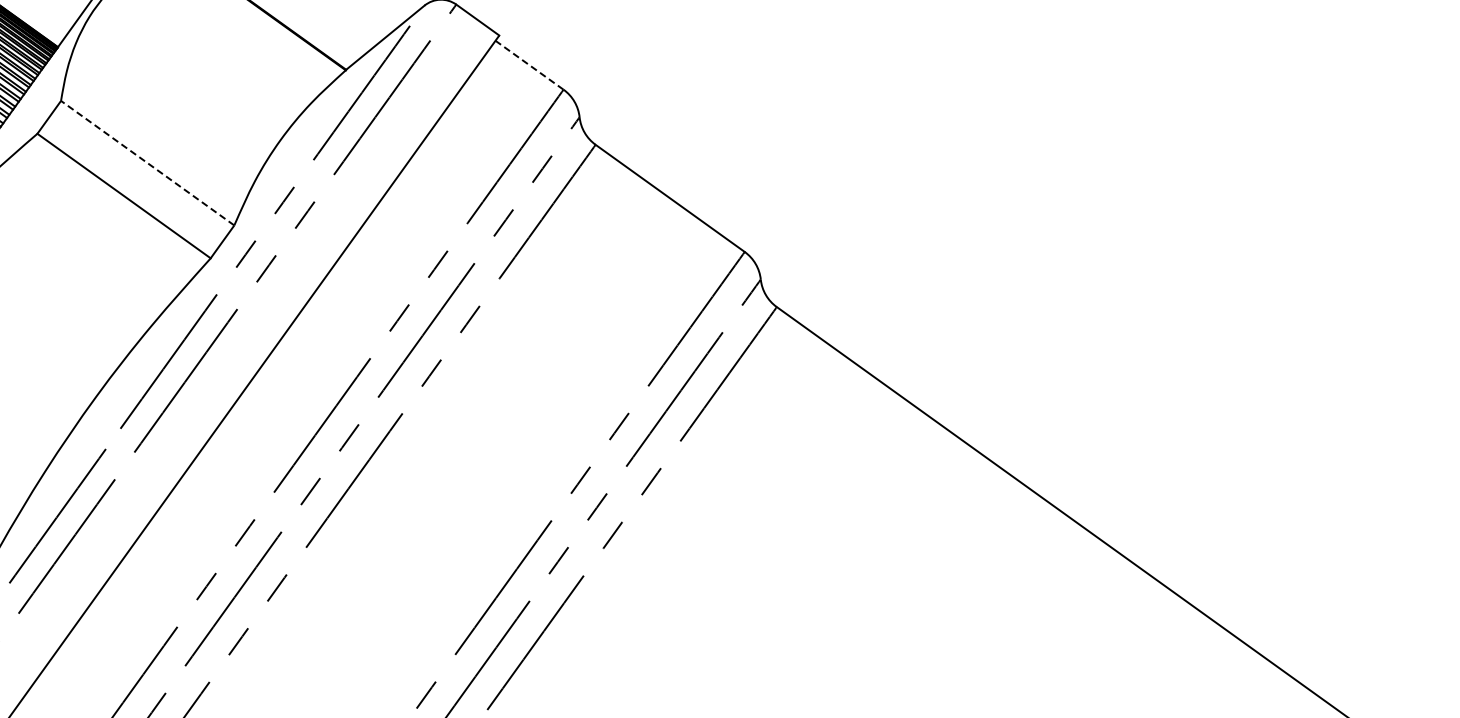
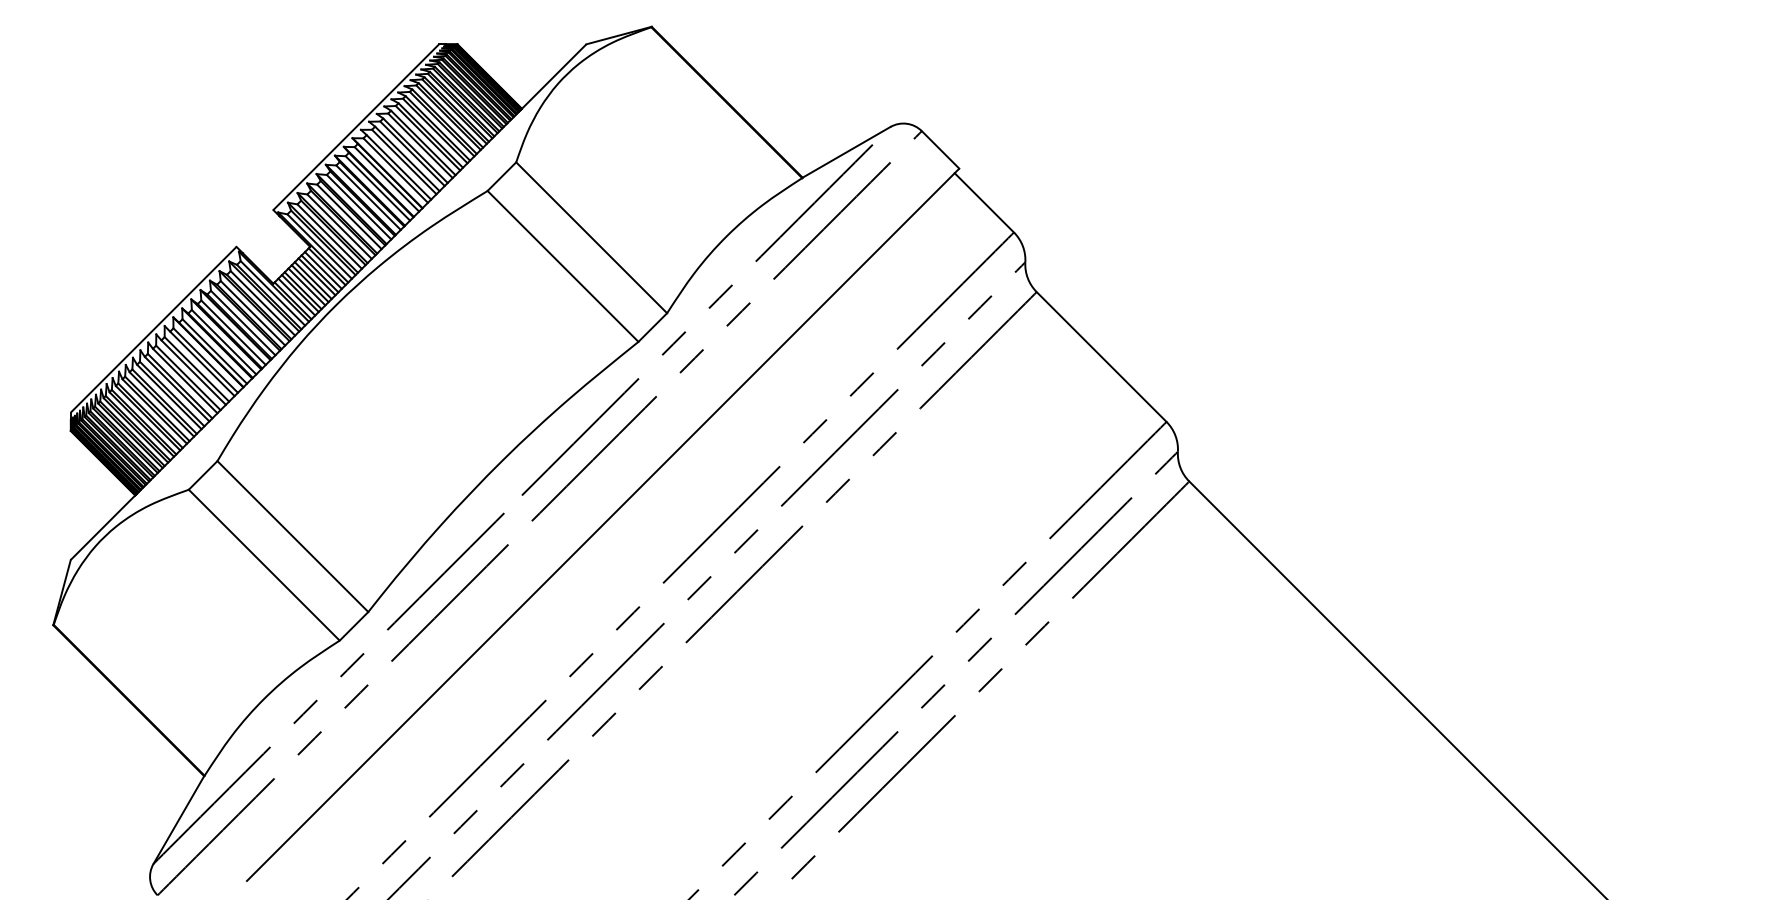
line: (529, 64) -> (984, 202), dashed -> solid
line: (147, 162) -> (591, 237), dashed -> solid

